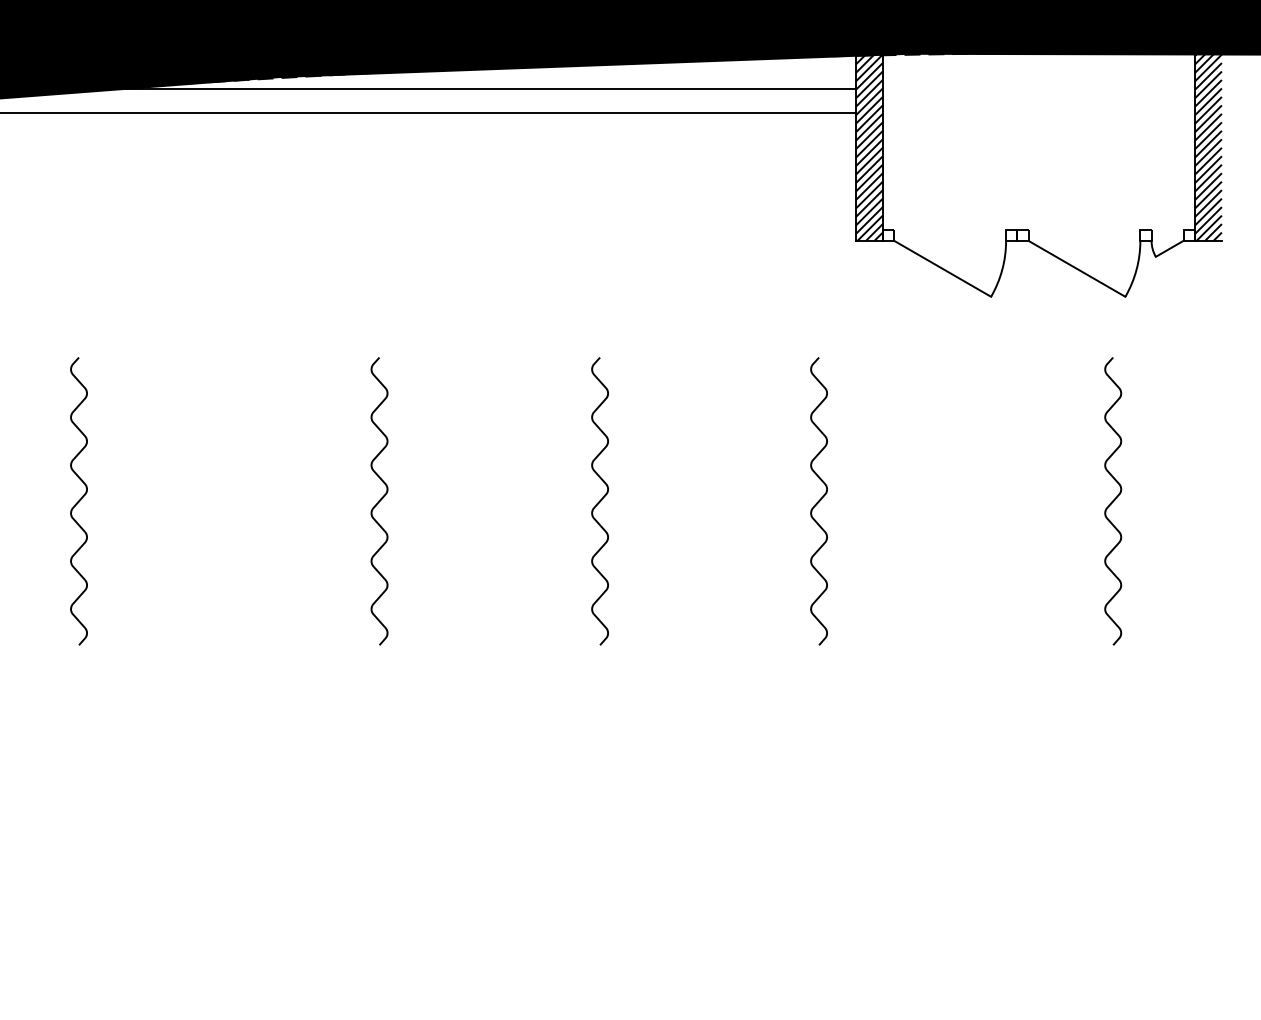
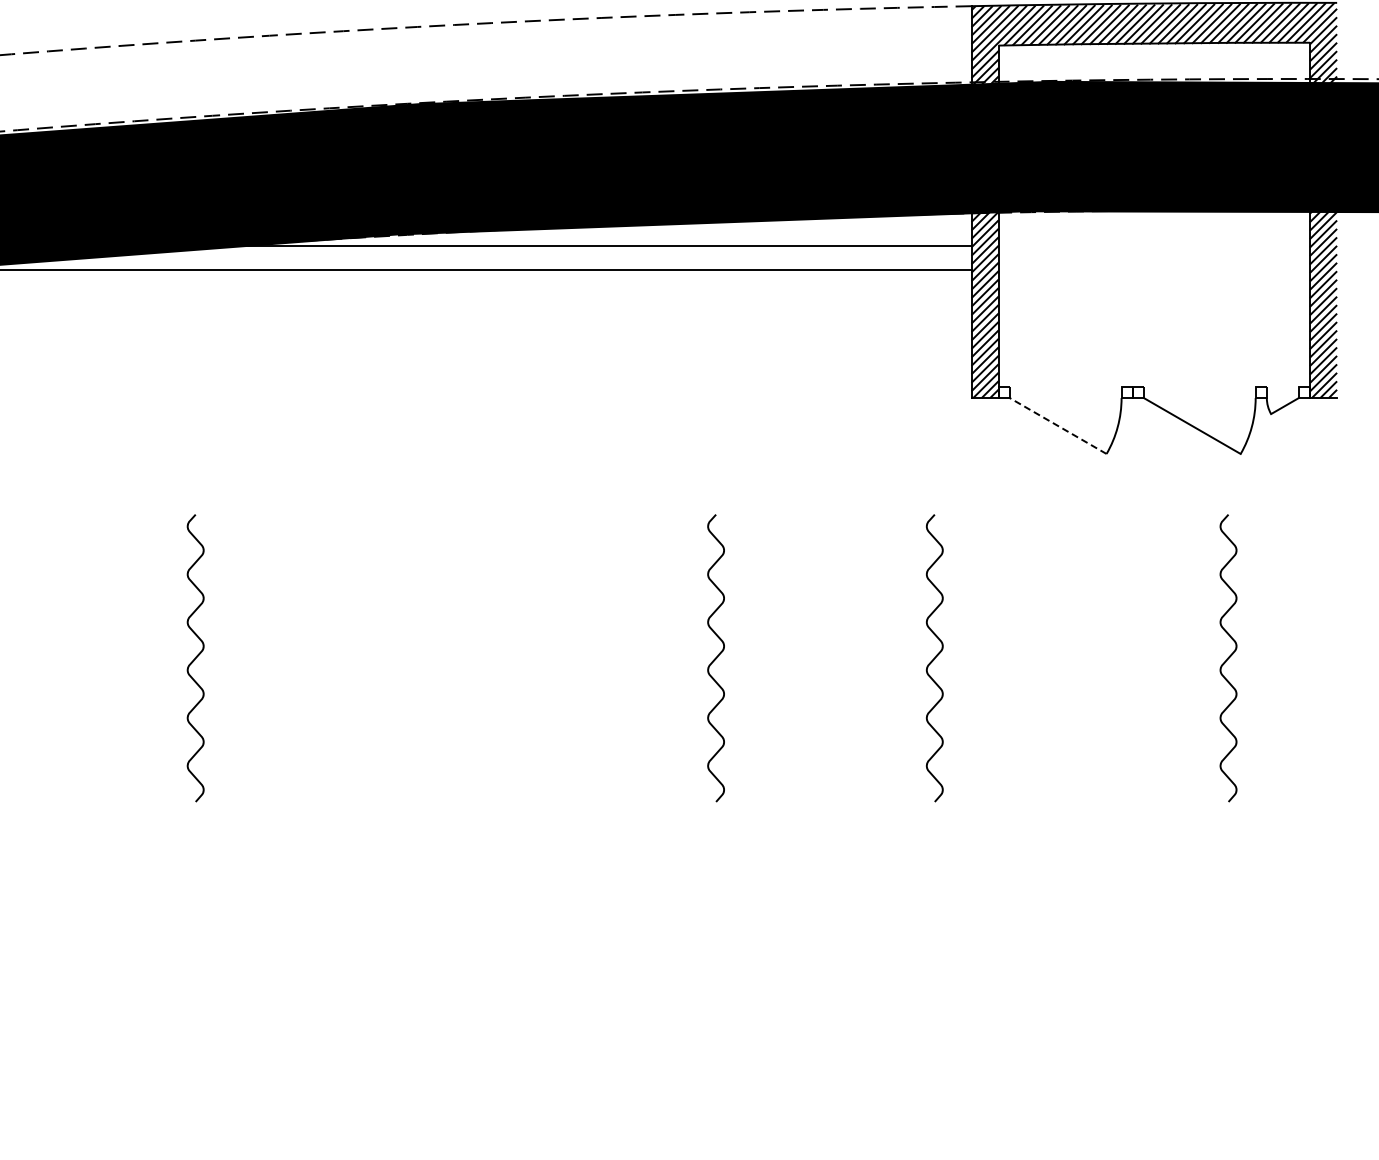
line: (942, 269) -> (1058, 426), solid -> dashed
curve: (379, 501) -> (495, 658), removed

